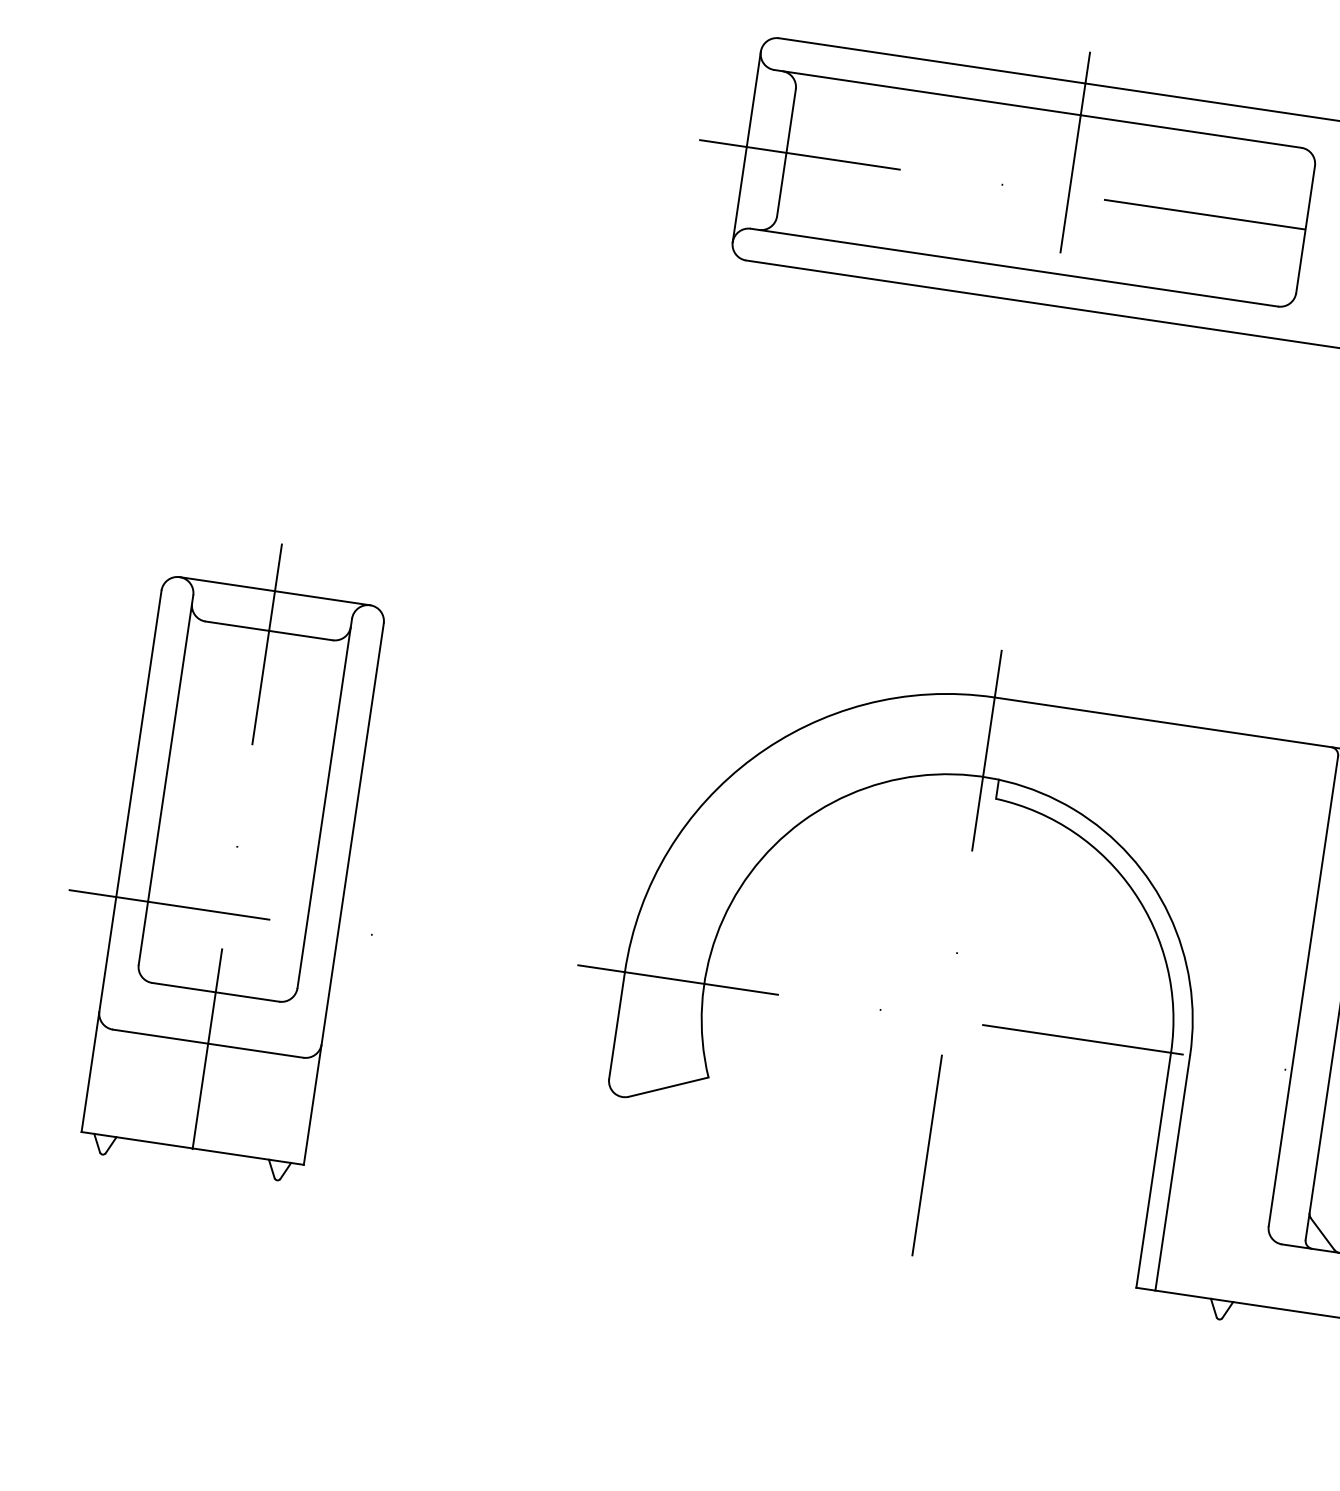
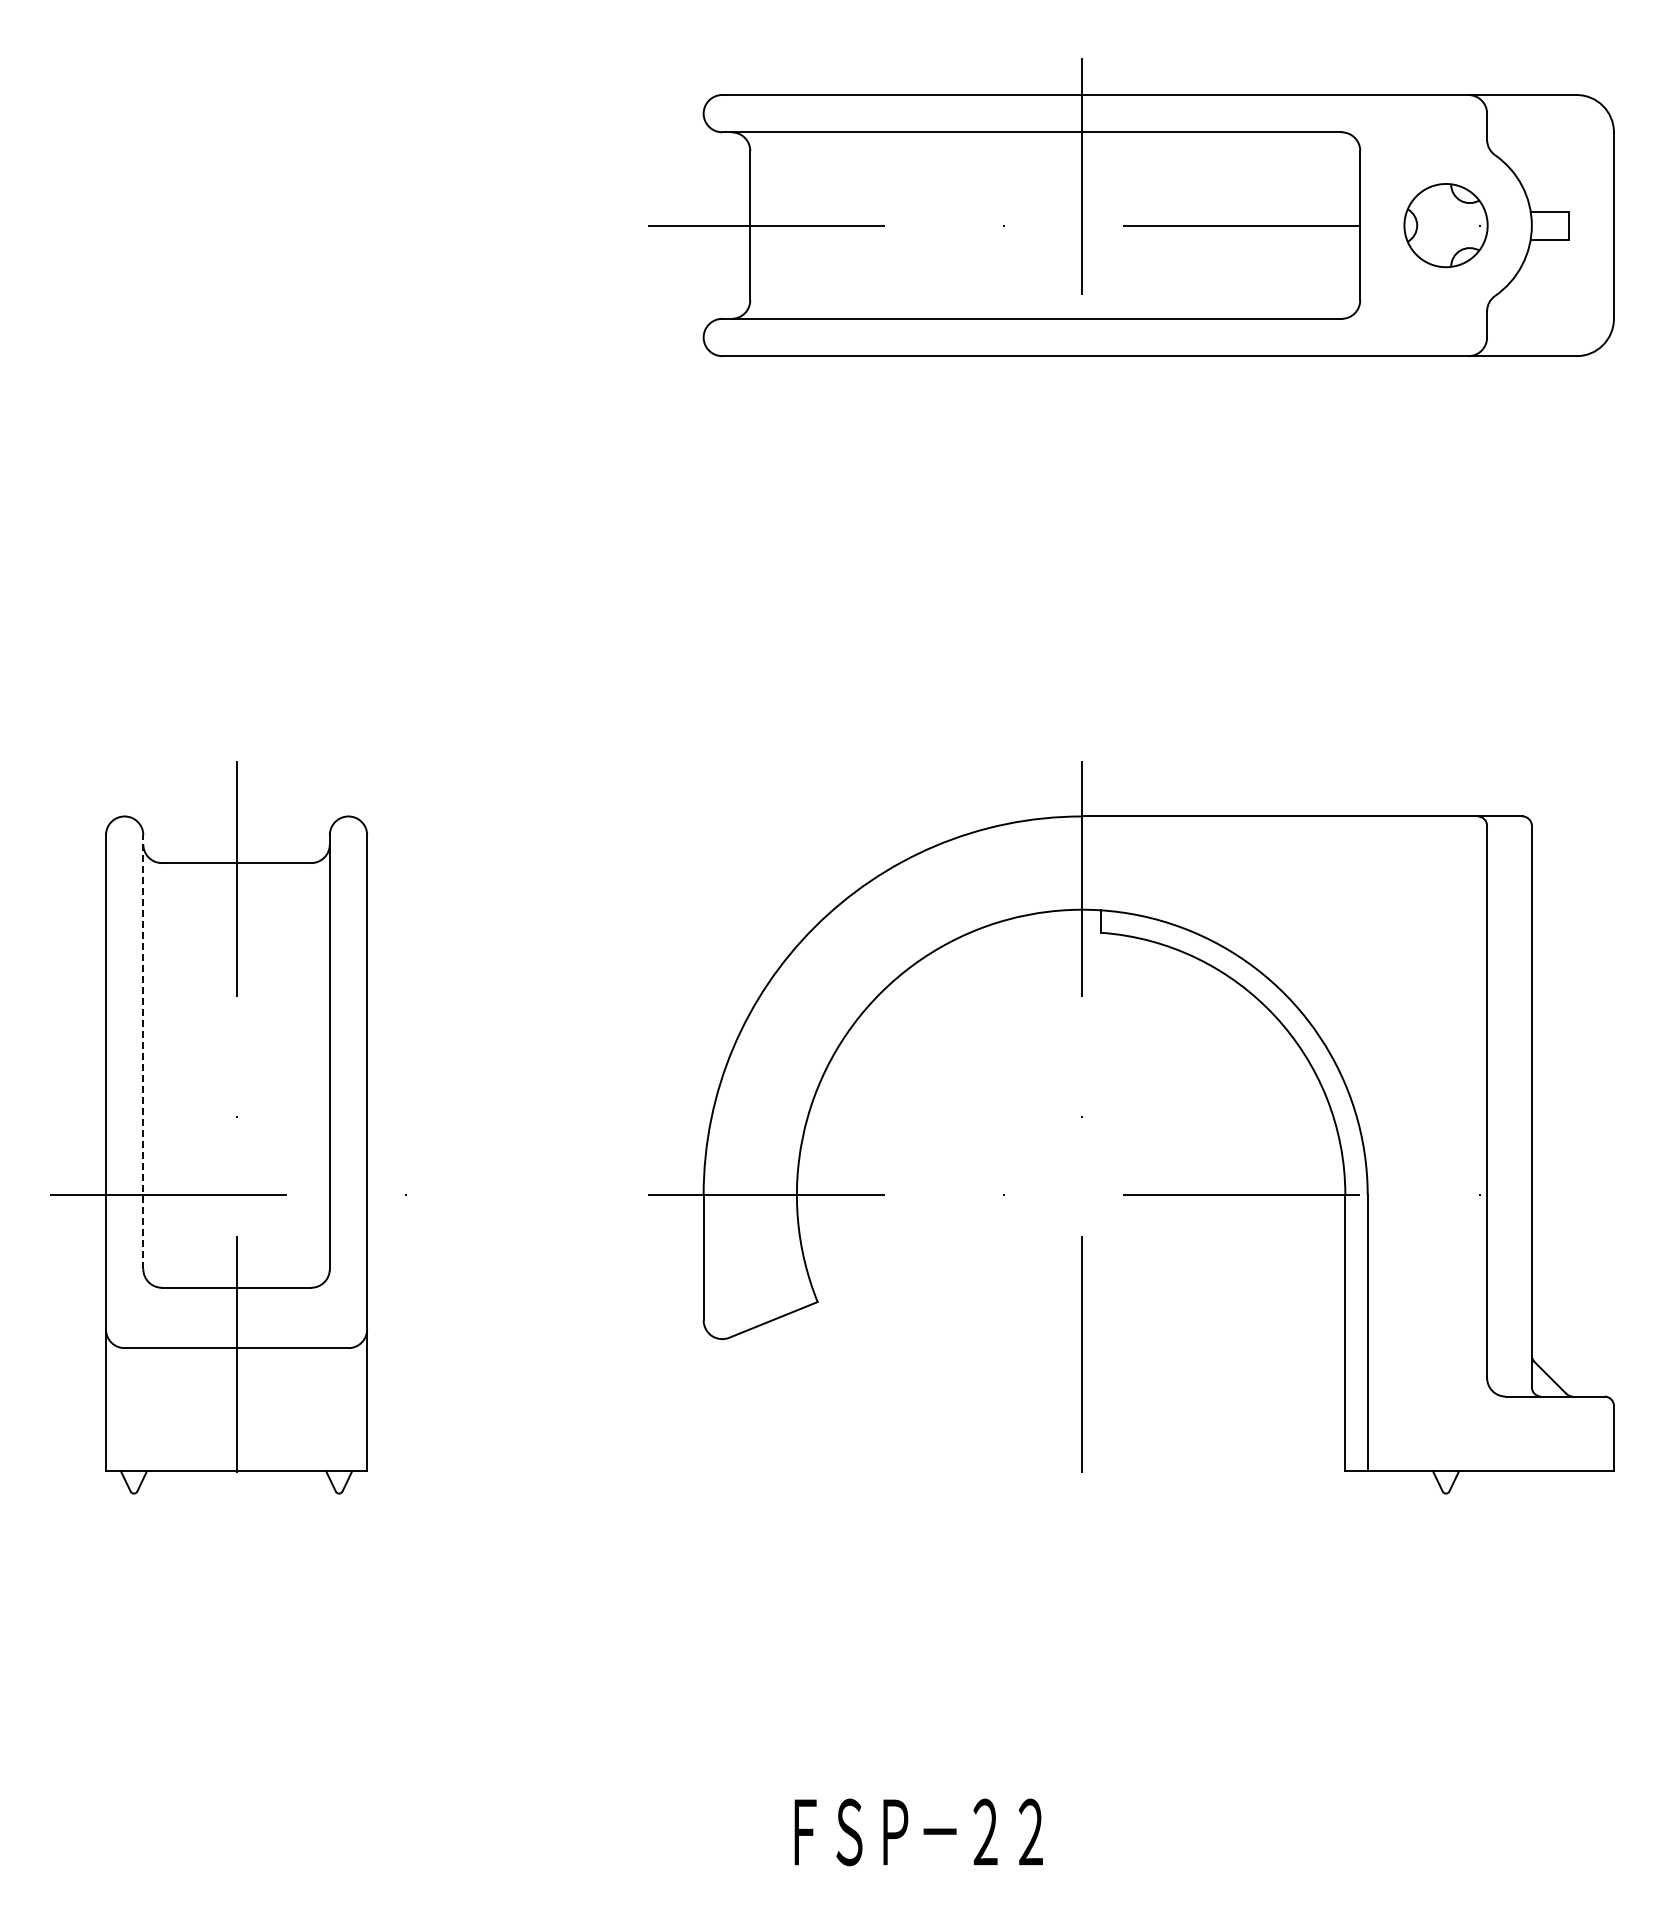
line: (746, 146) -> (703, 225), removed
line: (274, 591) -> (236, 816), removed
line: (166, 779) -> (143, 1051), solid -> dashed

